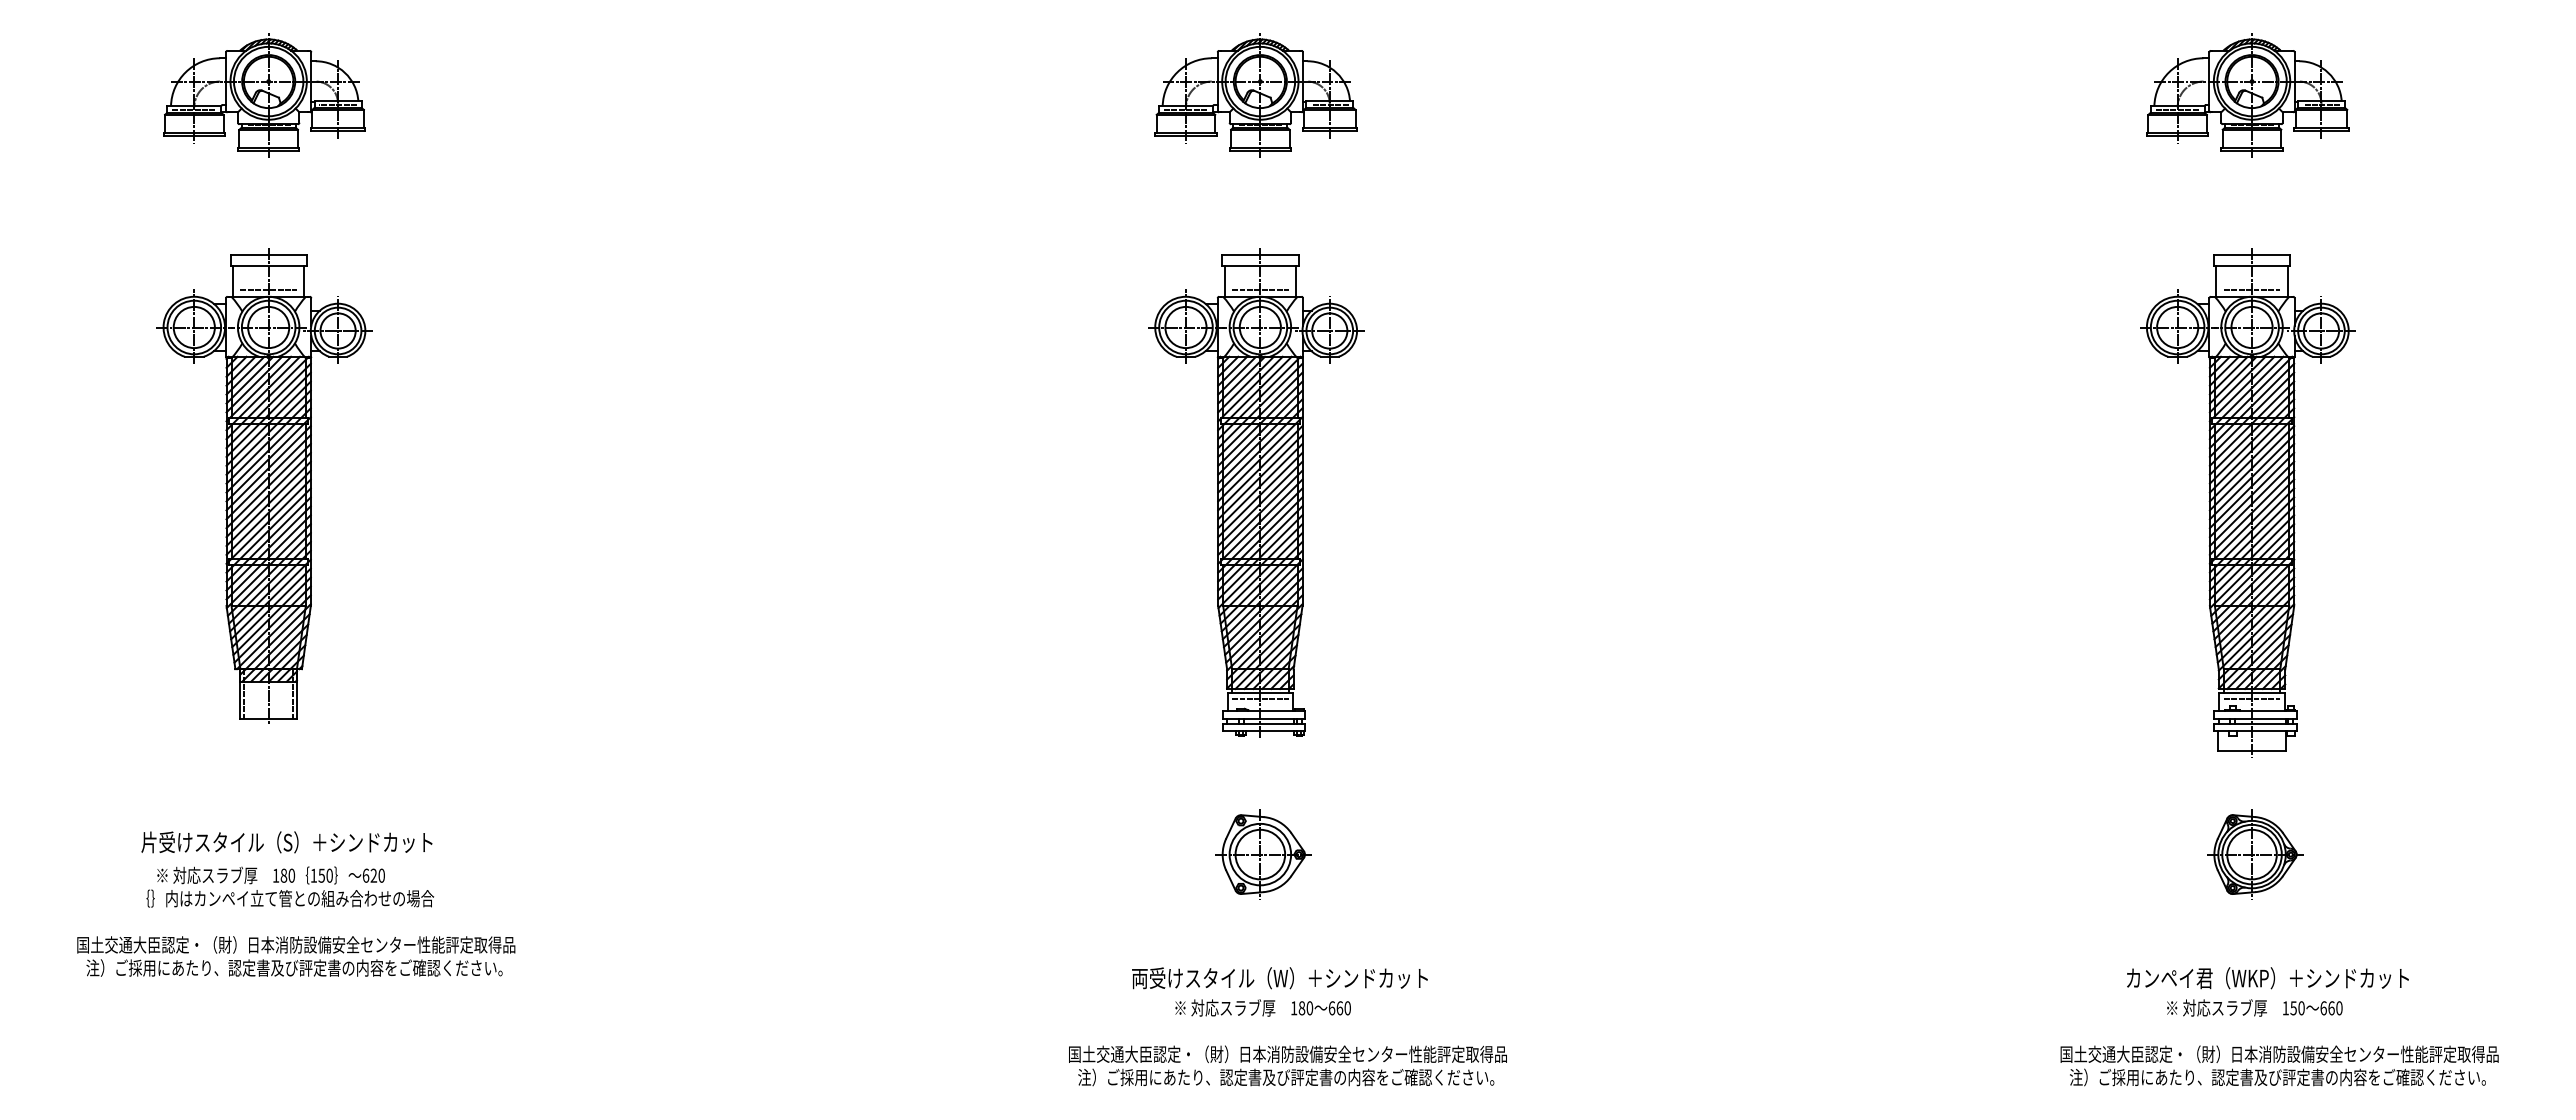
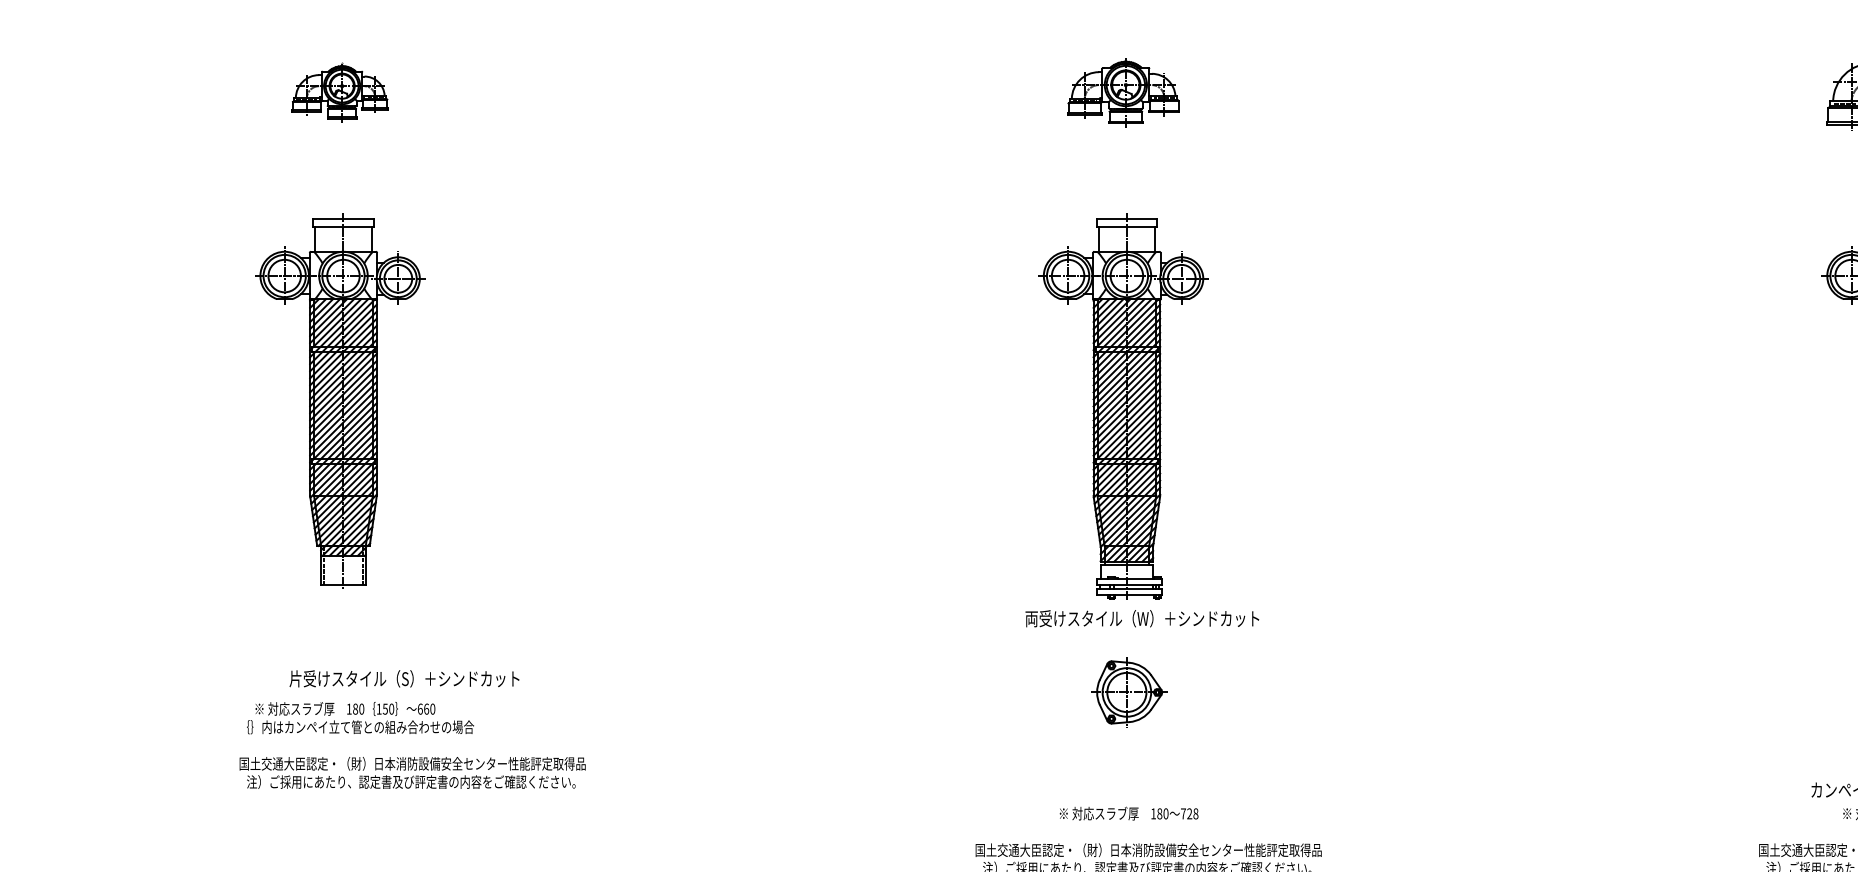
part: (264, 95) -> (340, 92), size x0.6
part: (1255, 95) -> (1123, 92), size x0.7
line: (268, 289) -> (343, 246), removed
line: (1260, 289) -> (1127, 246), removed
line: (1260, 698) -> (1127, 569), removed
text: (286, 842) -> (404, 678), moved
text: (373, 875) -> (426, 708), 620 -> 660
text: (296, 956) -> (412, 772), moved
text: (1279, 978) -> (1142, 618), moved
text: (1339, 1008) -> (1189, 814), 660 -> 728

